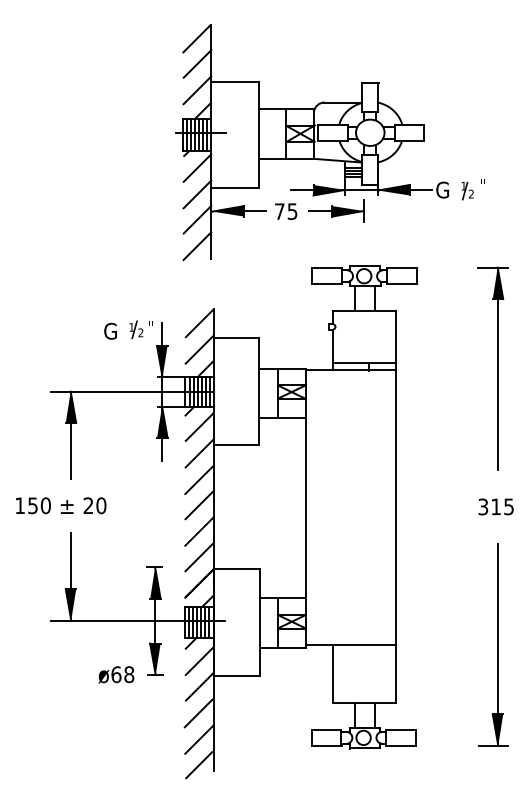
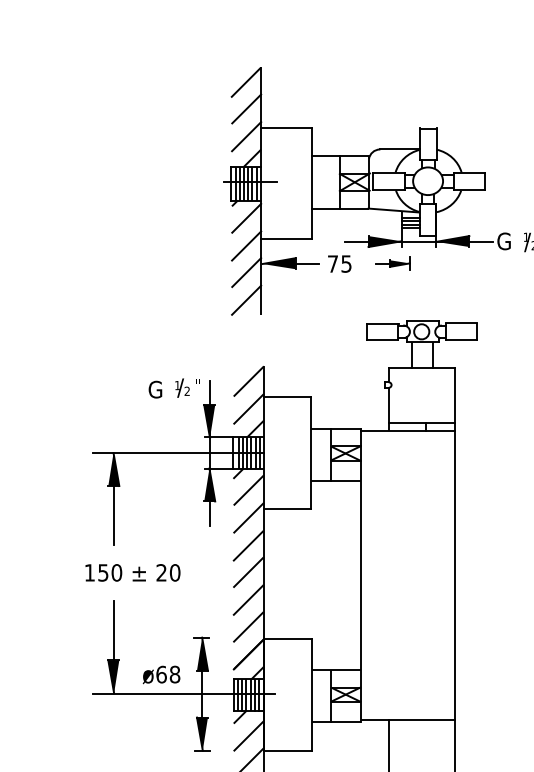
part: (336, 210) -> (392, 262), size x0.6
text: (61, 505) -> (133, 572), moved
text: (116, 674) -> (161, 674), moved

